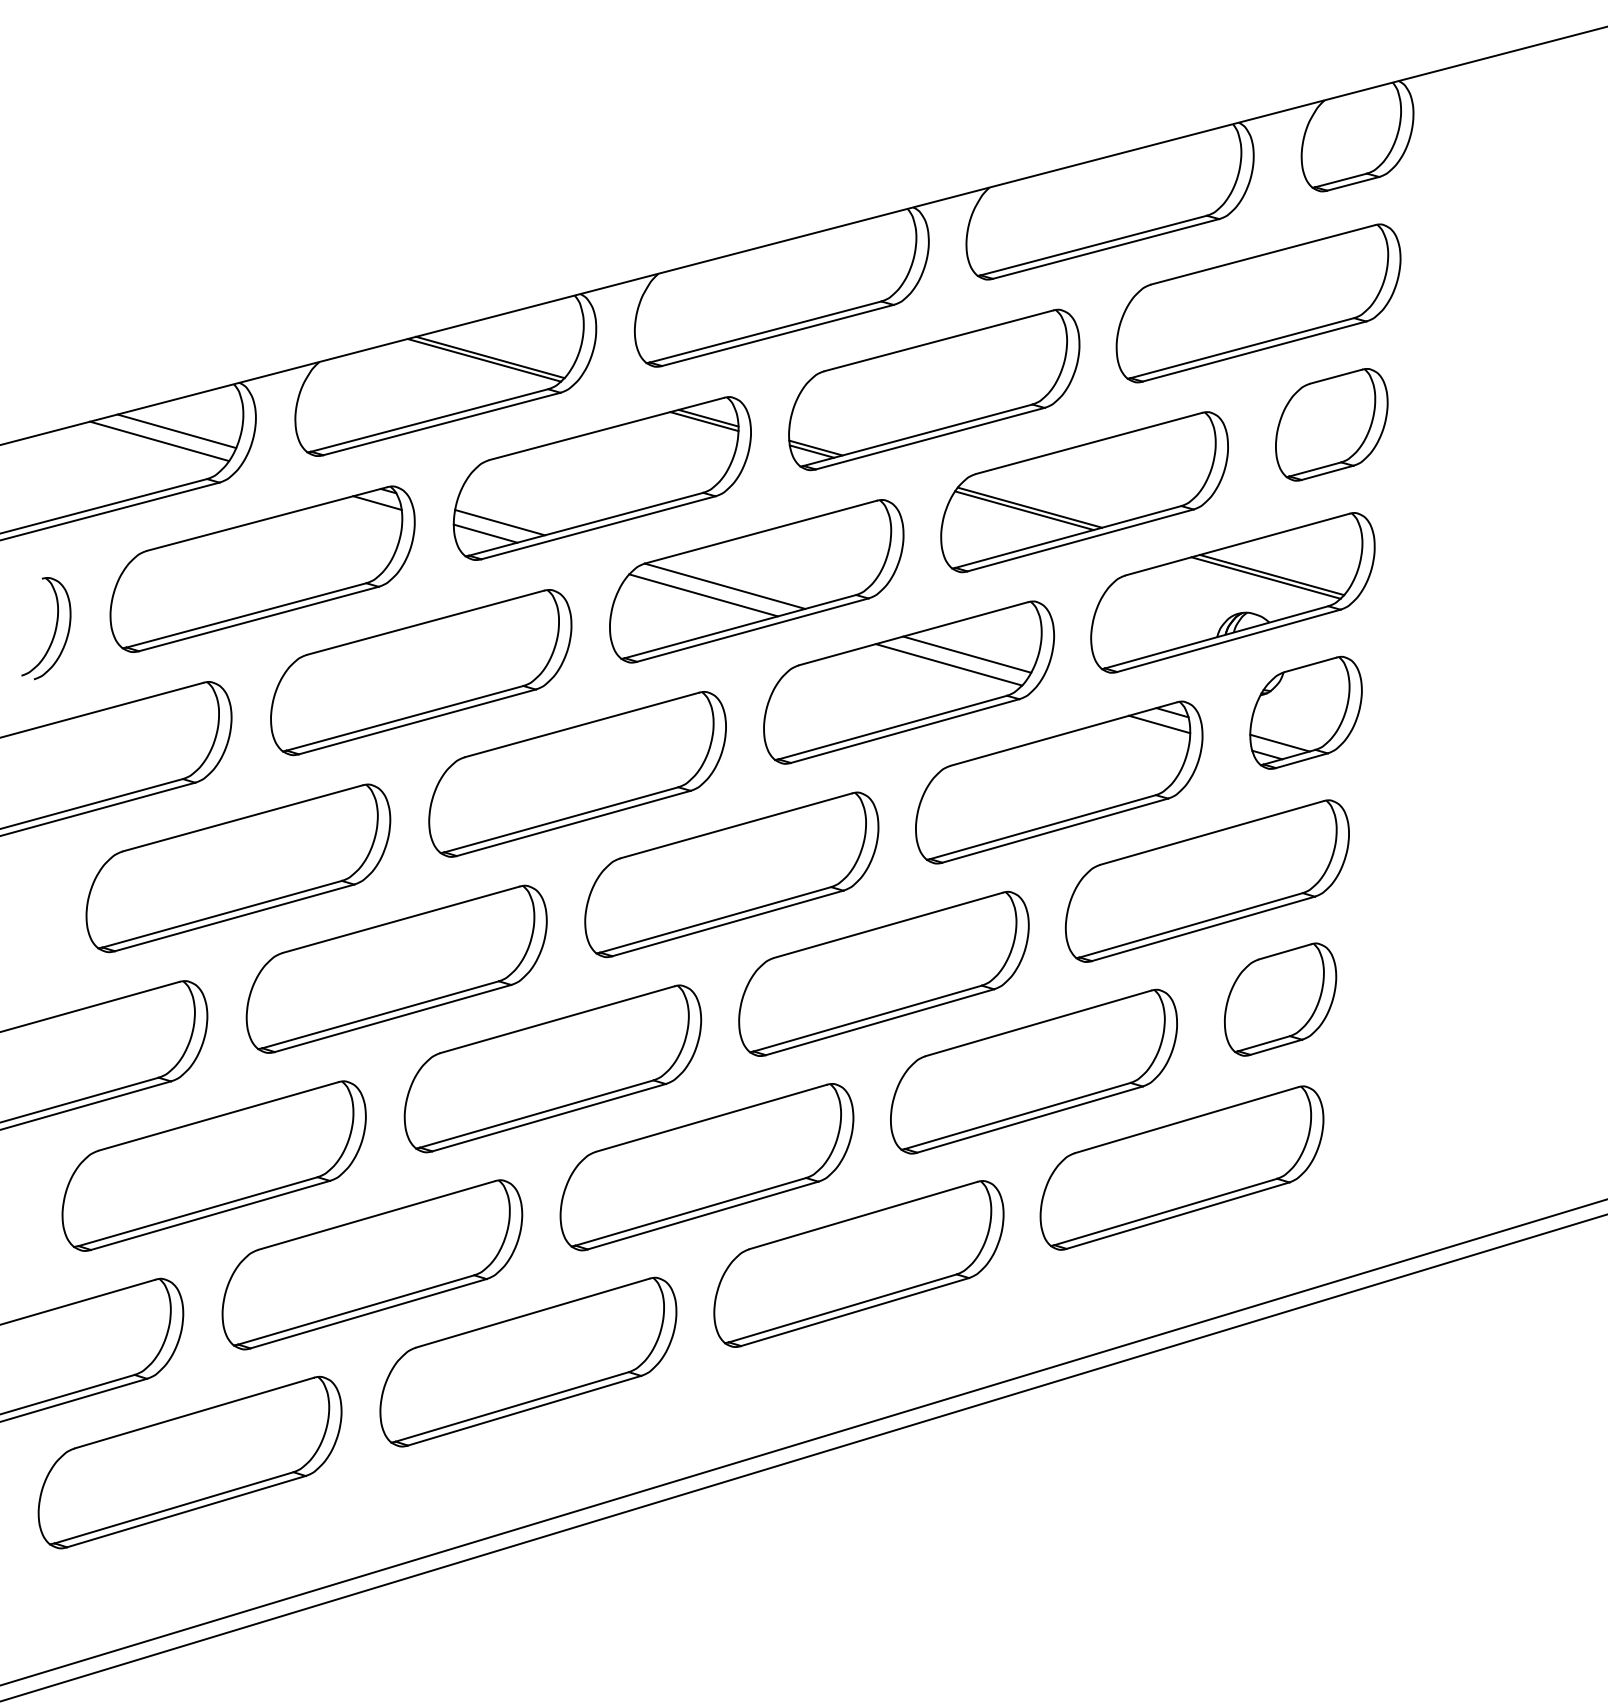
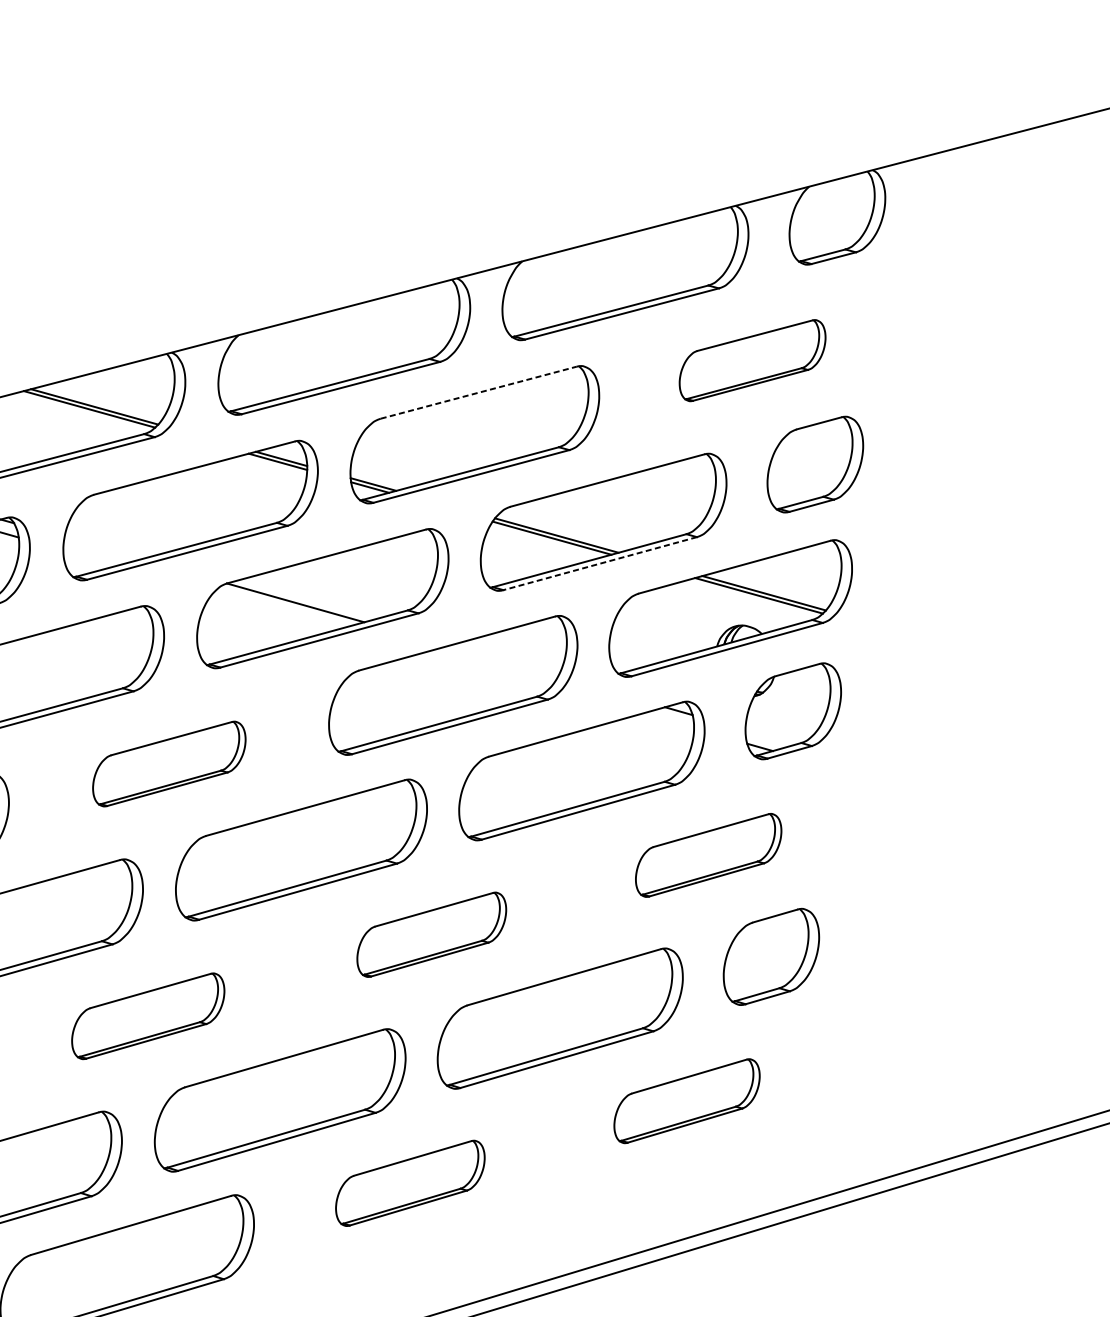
part: (1258, 303) -> (752, 360), size x0.6
line: (939, 340) -> (479, 392), solid -> dashed
line: (499, 522) -> (102, 548), removed
line: (485, 533) -> (90, 557), removed
line: (1080, 540) -> (600, 563), solid -> dashed
line: (703, 595) -> (277, 610), removed
line: (967, 654) -> (503, 661), removed
line: (948, 664) -> (487, 669), removed
line: (1159, 724) -> (667, 721), removed
line: (1279, 742) -> (770, 736), removed
part: (577, 774) -> (169, 764), size x0.6
part: (1206, 880) -> (708, 854), size x0.6
part: (883, 973) -> (431, 934), size x0.6
part: (552, 1068) -> (147, 1015), size x0.6
part: (1181, 1167) -> (686, 1100), size x0.6
part: (858, 1263) -> (409, 1182), size x0.6

